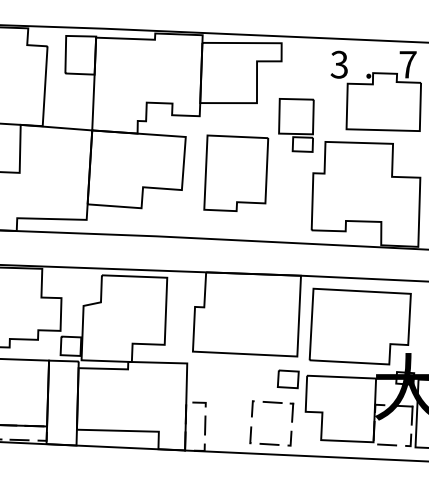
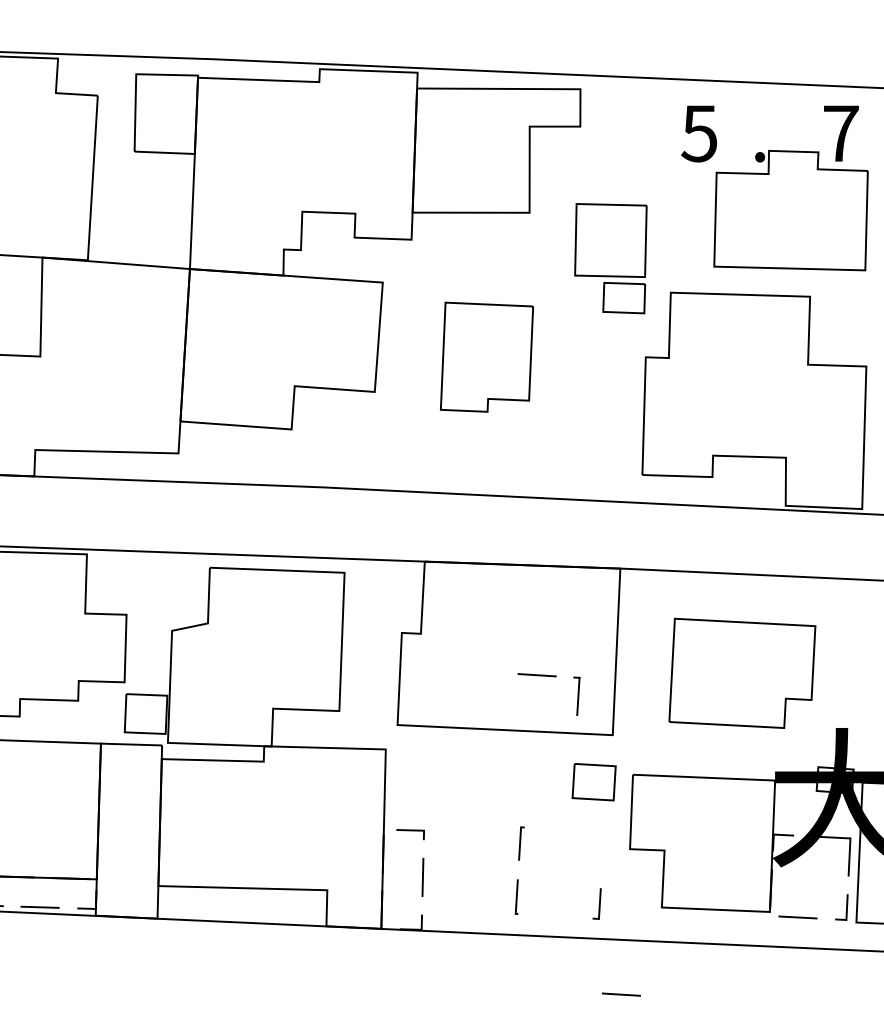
text: (338, 64) -> (697, 133), 3 -> 5
part: (236, 172) -> (487, 355), size x0.7
part: (359, 326) -> (740, 673), size x0.7
part: (278, 403) -> (549, 677), moved
line: (269, 444) -> (621, 994), moved

